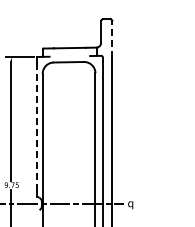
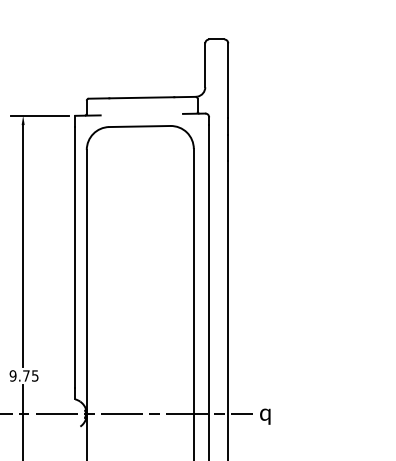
line: (112, 39) -> (228, 80), dashed -> solid
line: (37, 127) -> (76, 258), dashed -> solid

